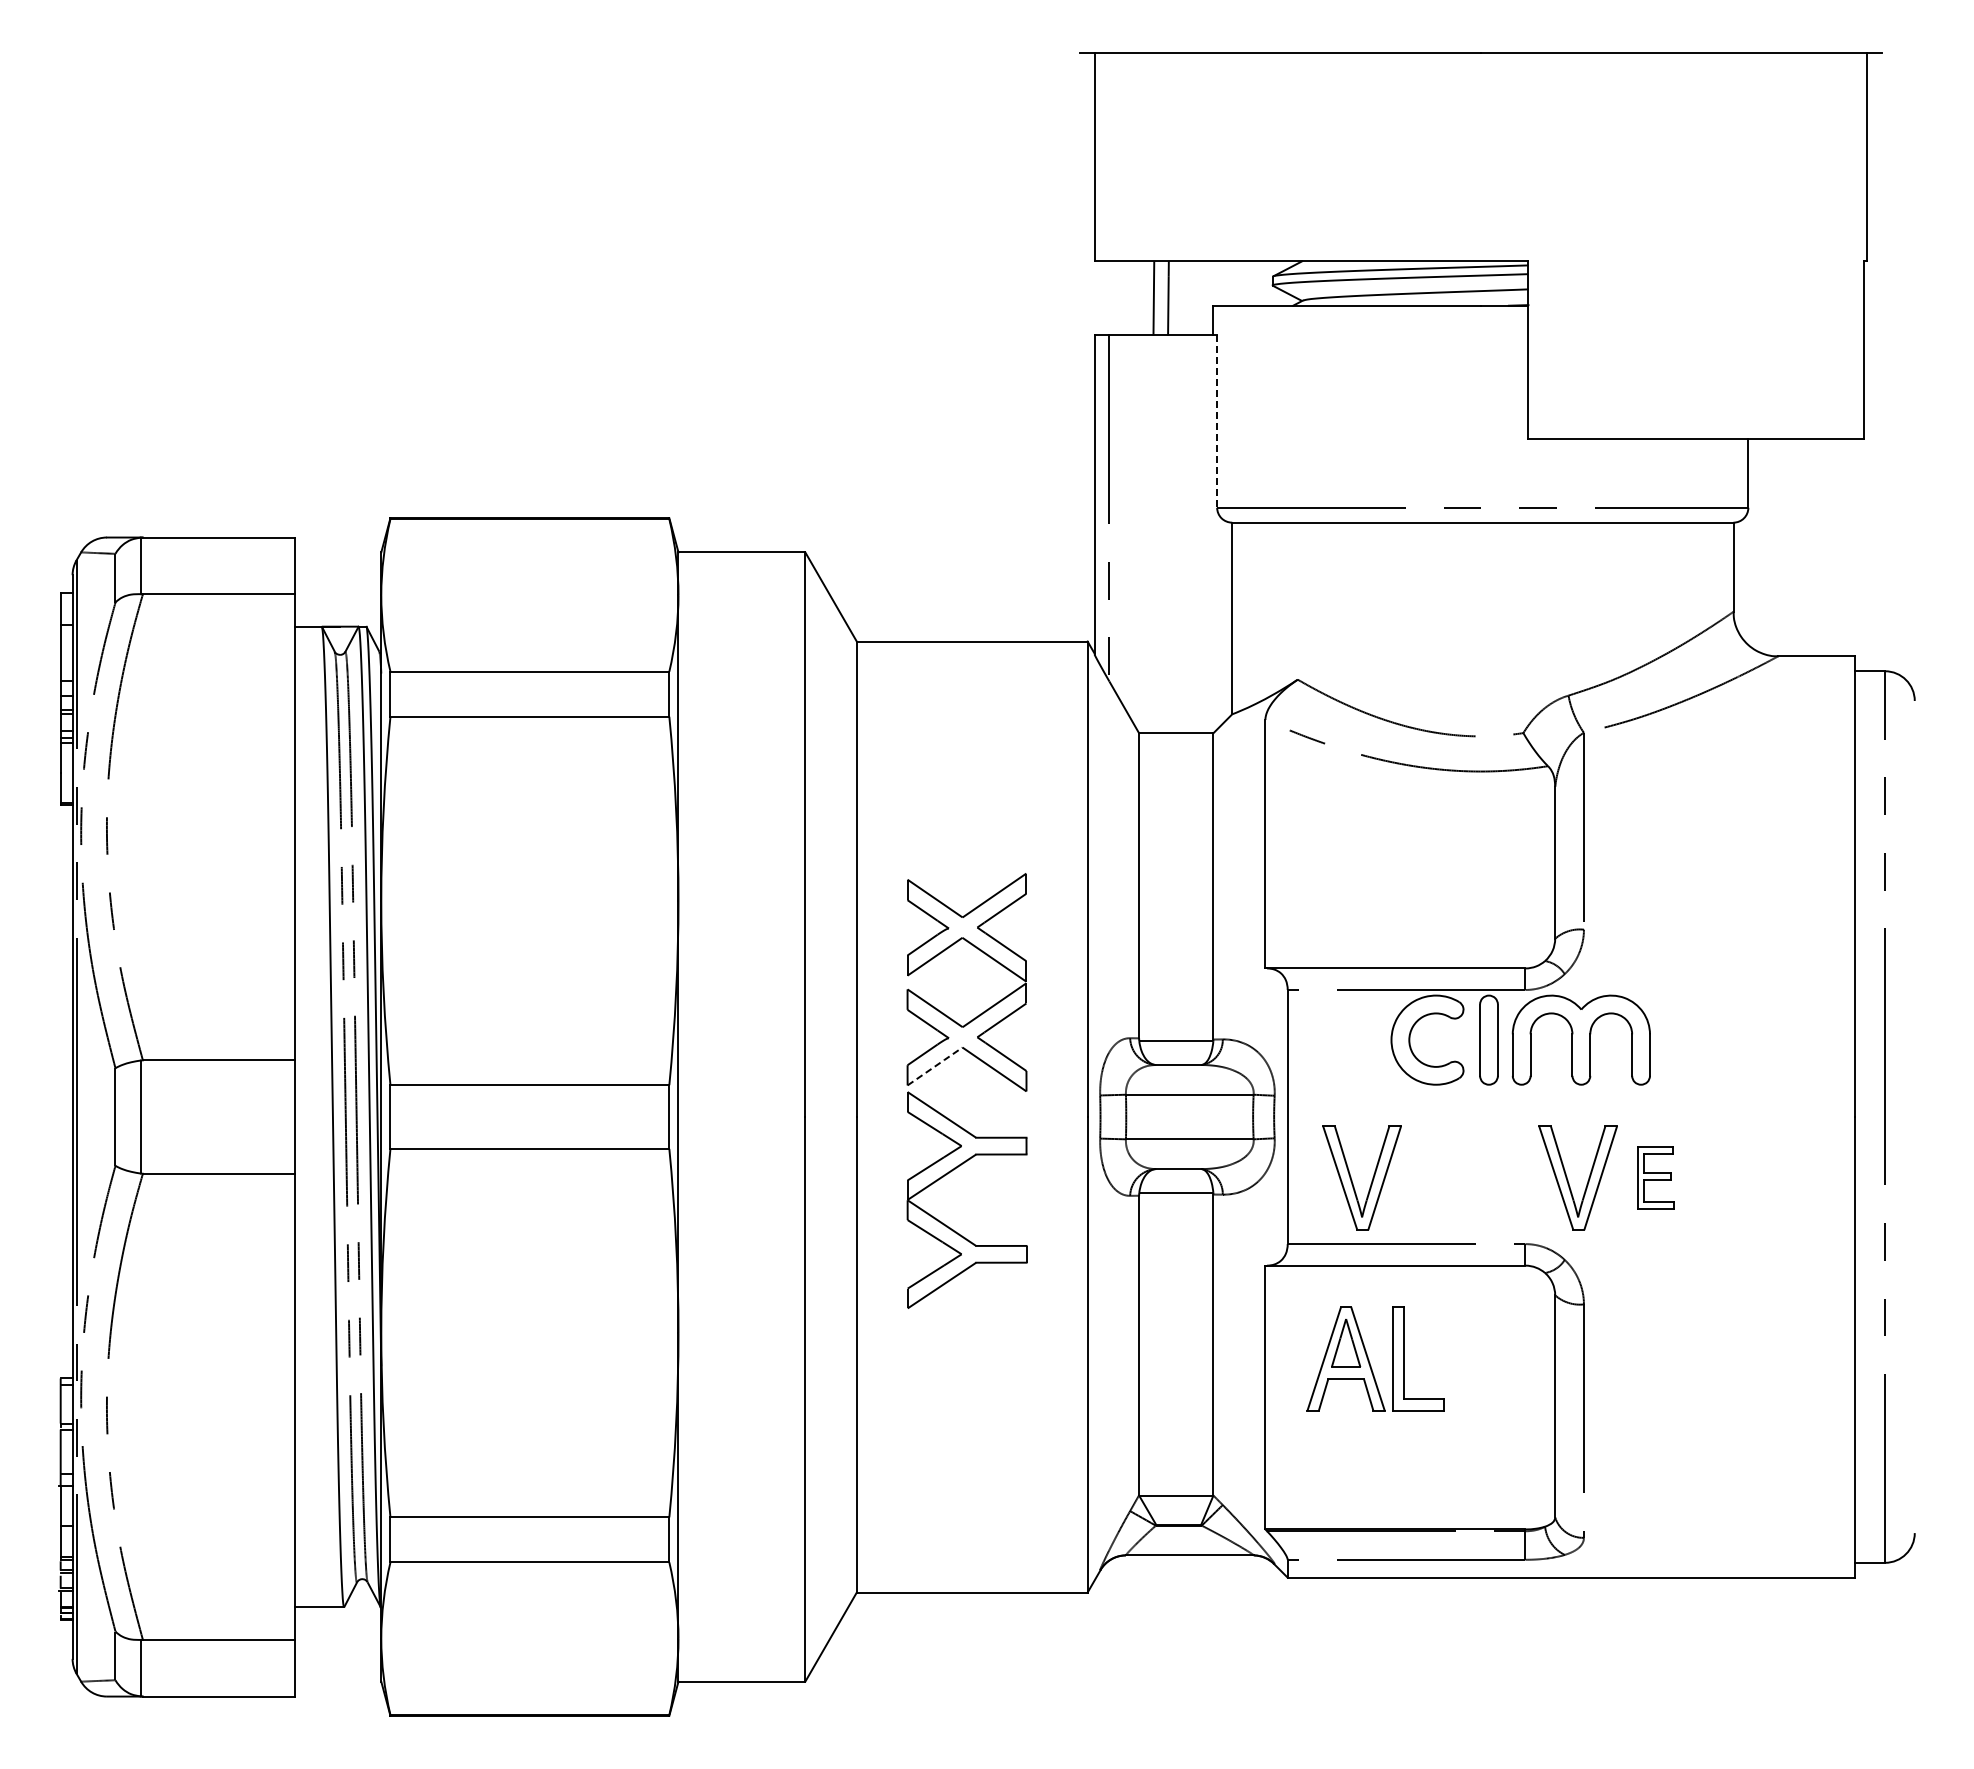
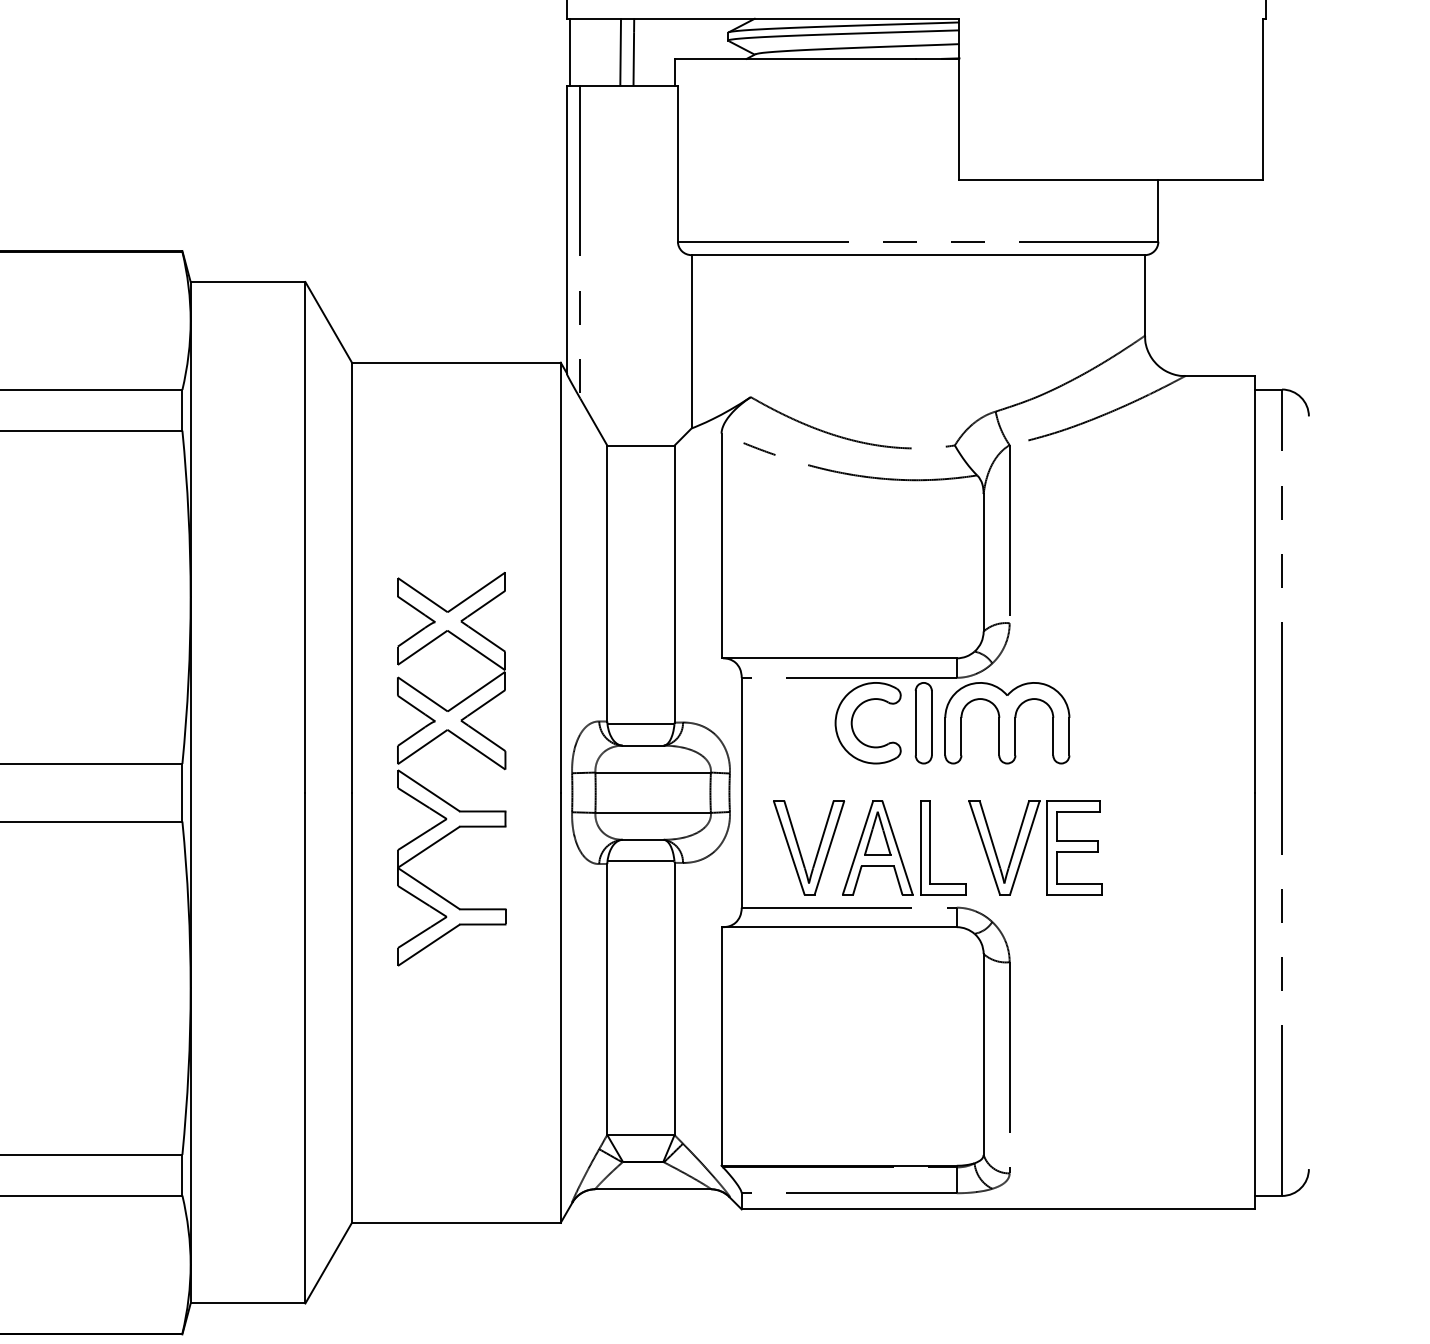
line: (1097, 298) -> (569, 52), added
line: (1217, 422) -> (678, 164), dashed -> solid
line: (935, 1066) -> (423, 747), dashed -> solid
part: (1655, 1177) -> (1074, 847), size x1.67
part: (1369, 1359) -> (898, 848), moved

